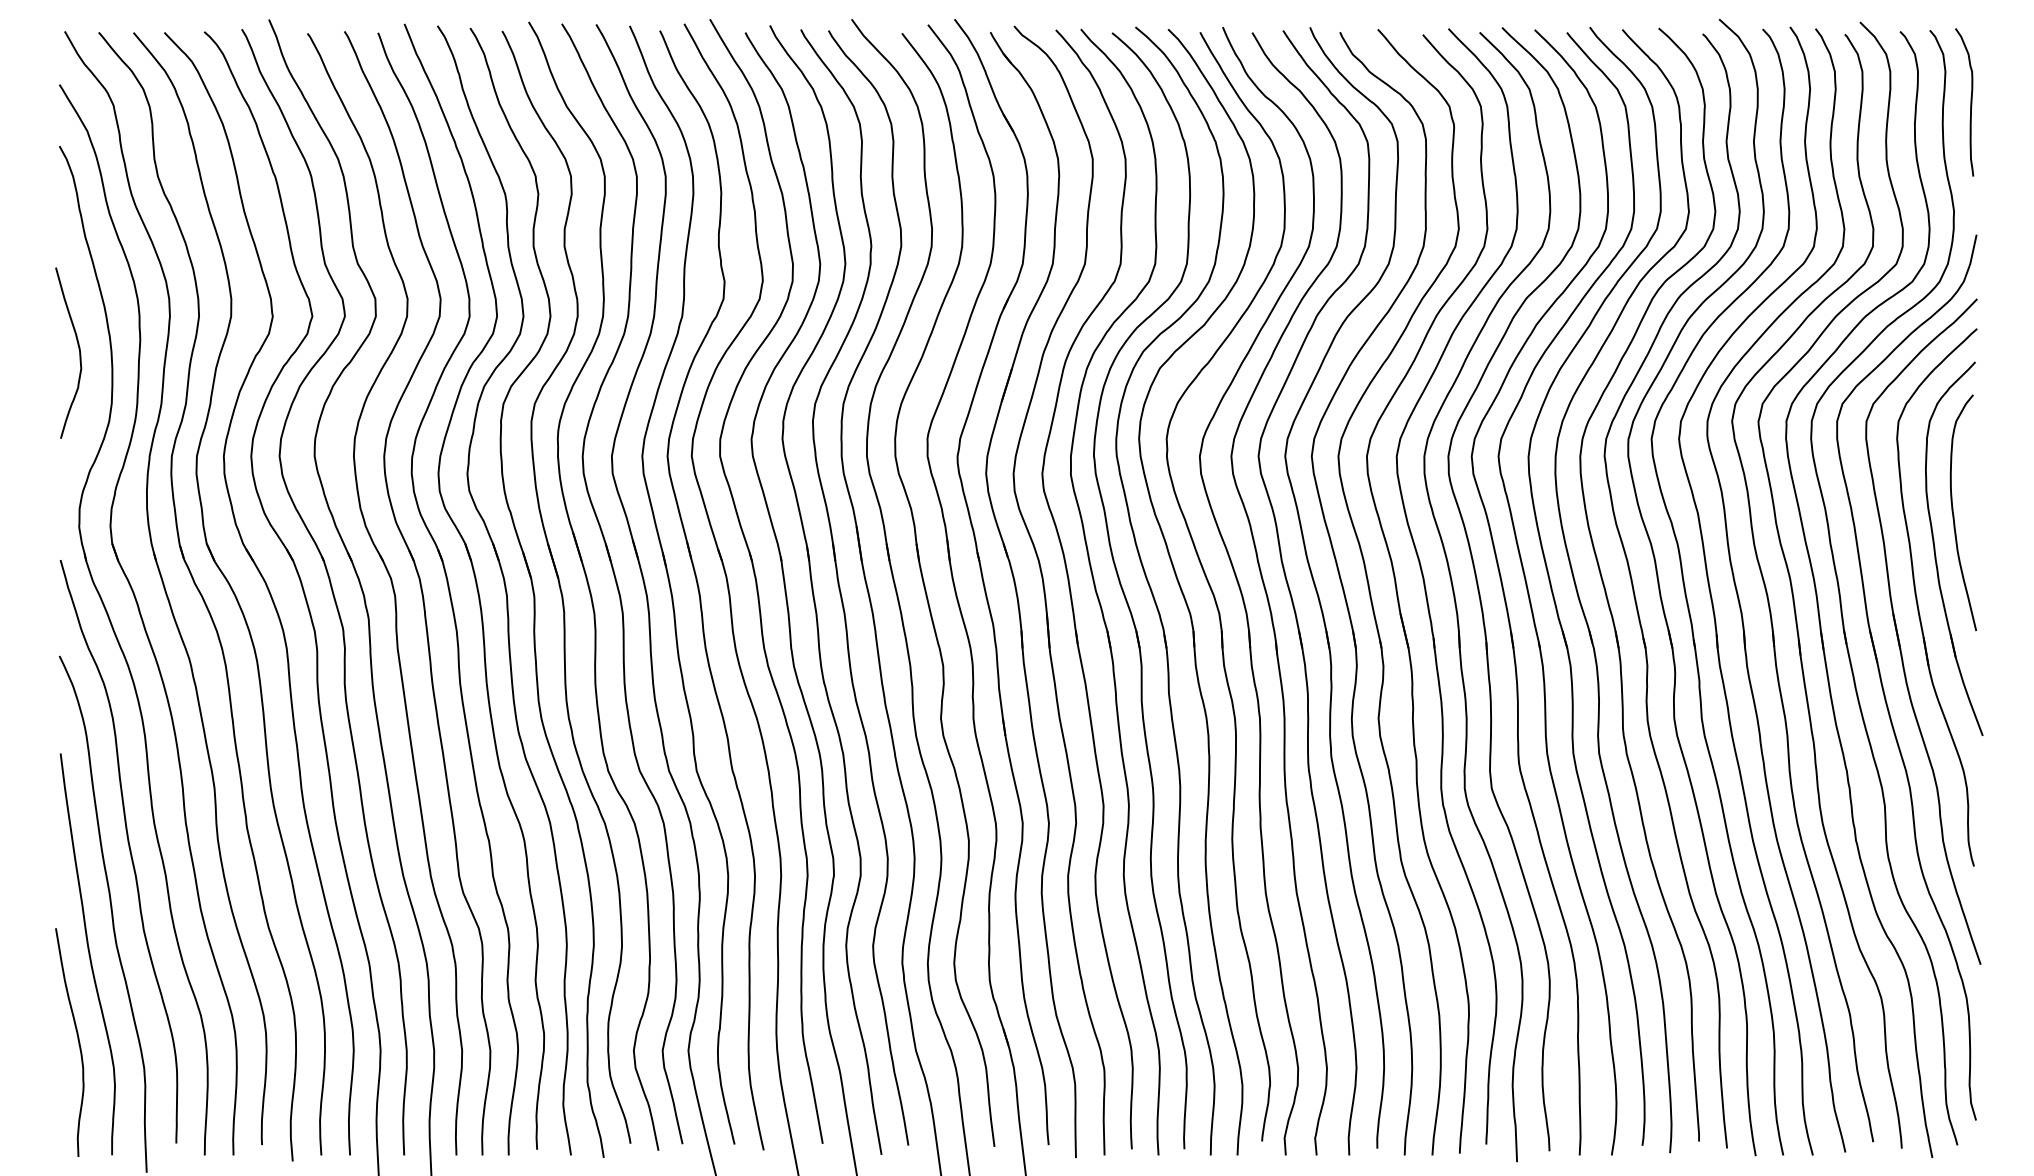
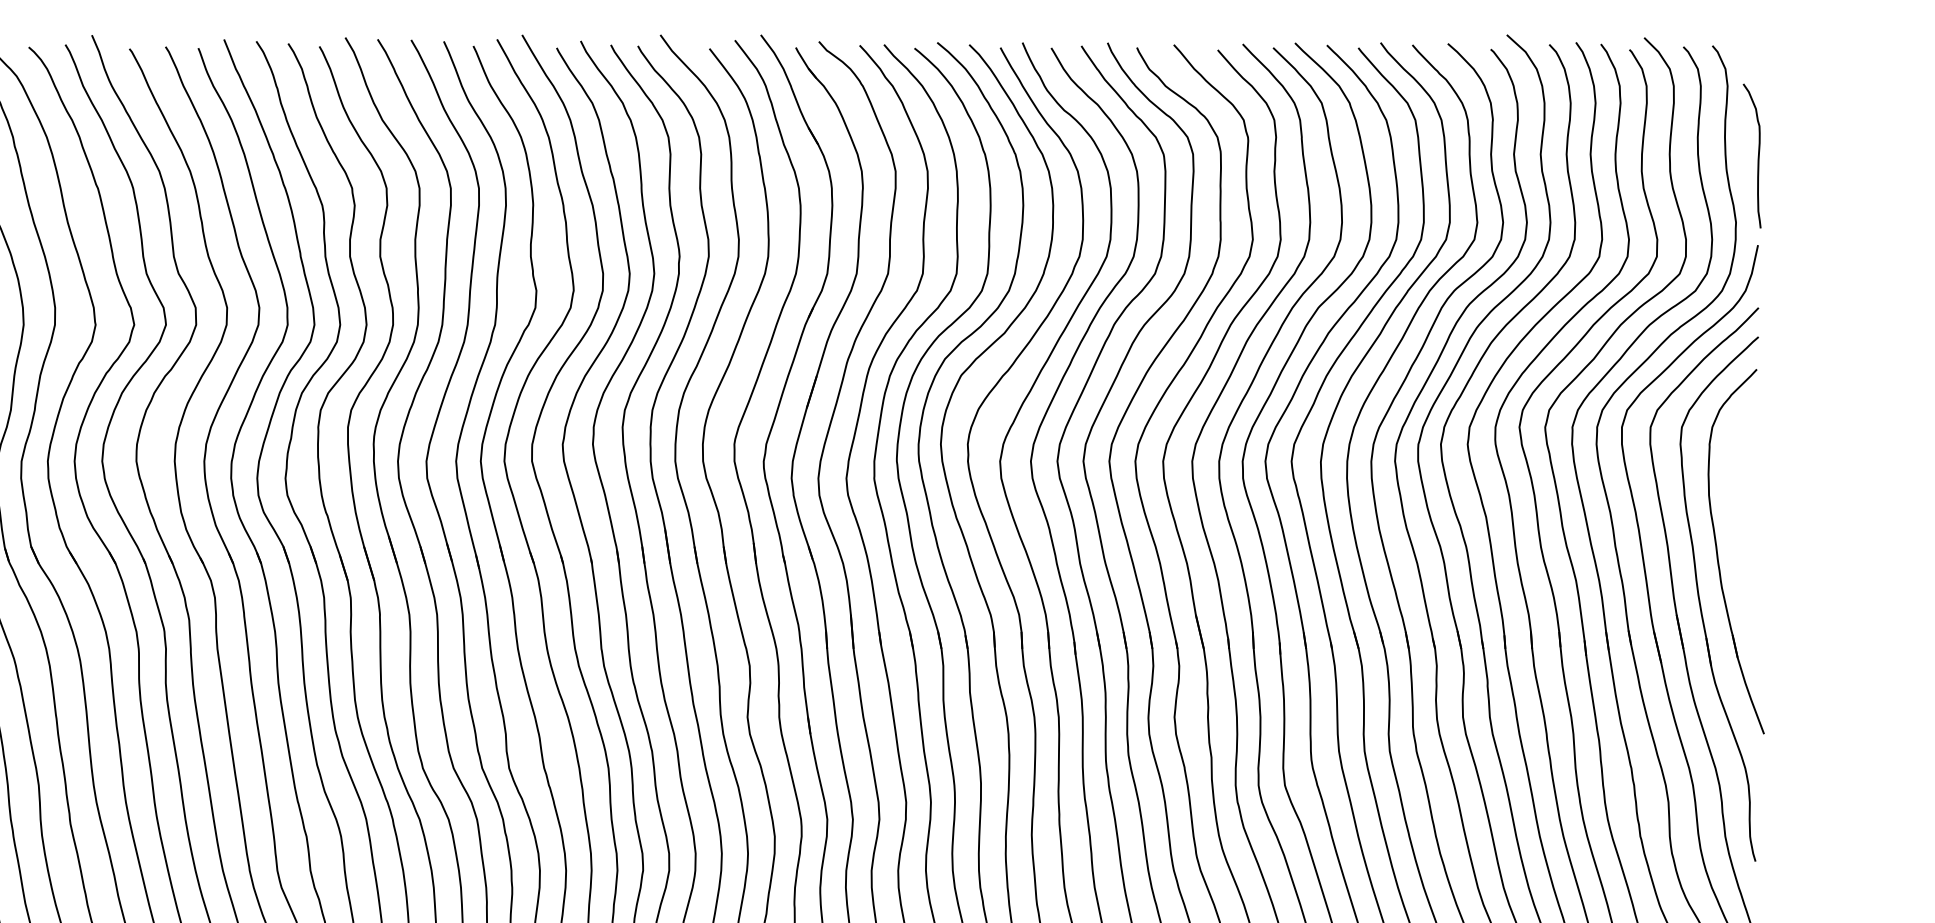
curve: (1970, 102) -> (1757, 156), moved
curve: (1954, 515) -> (1736, 519), removed

